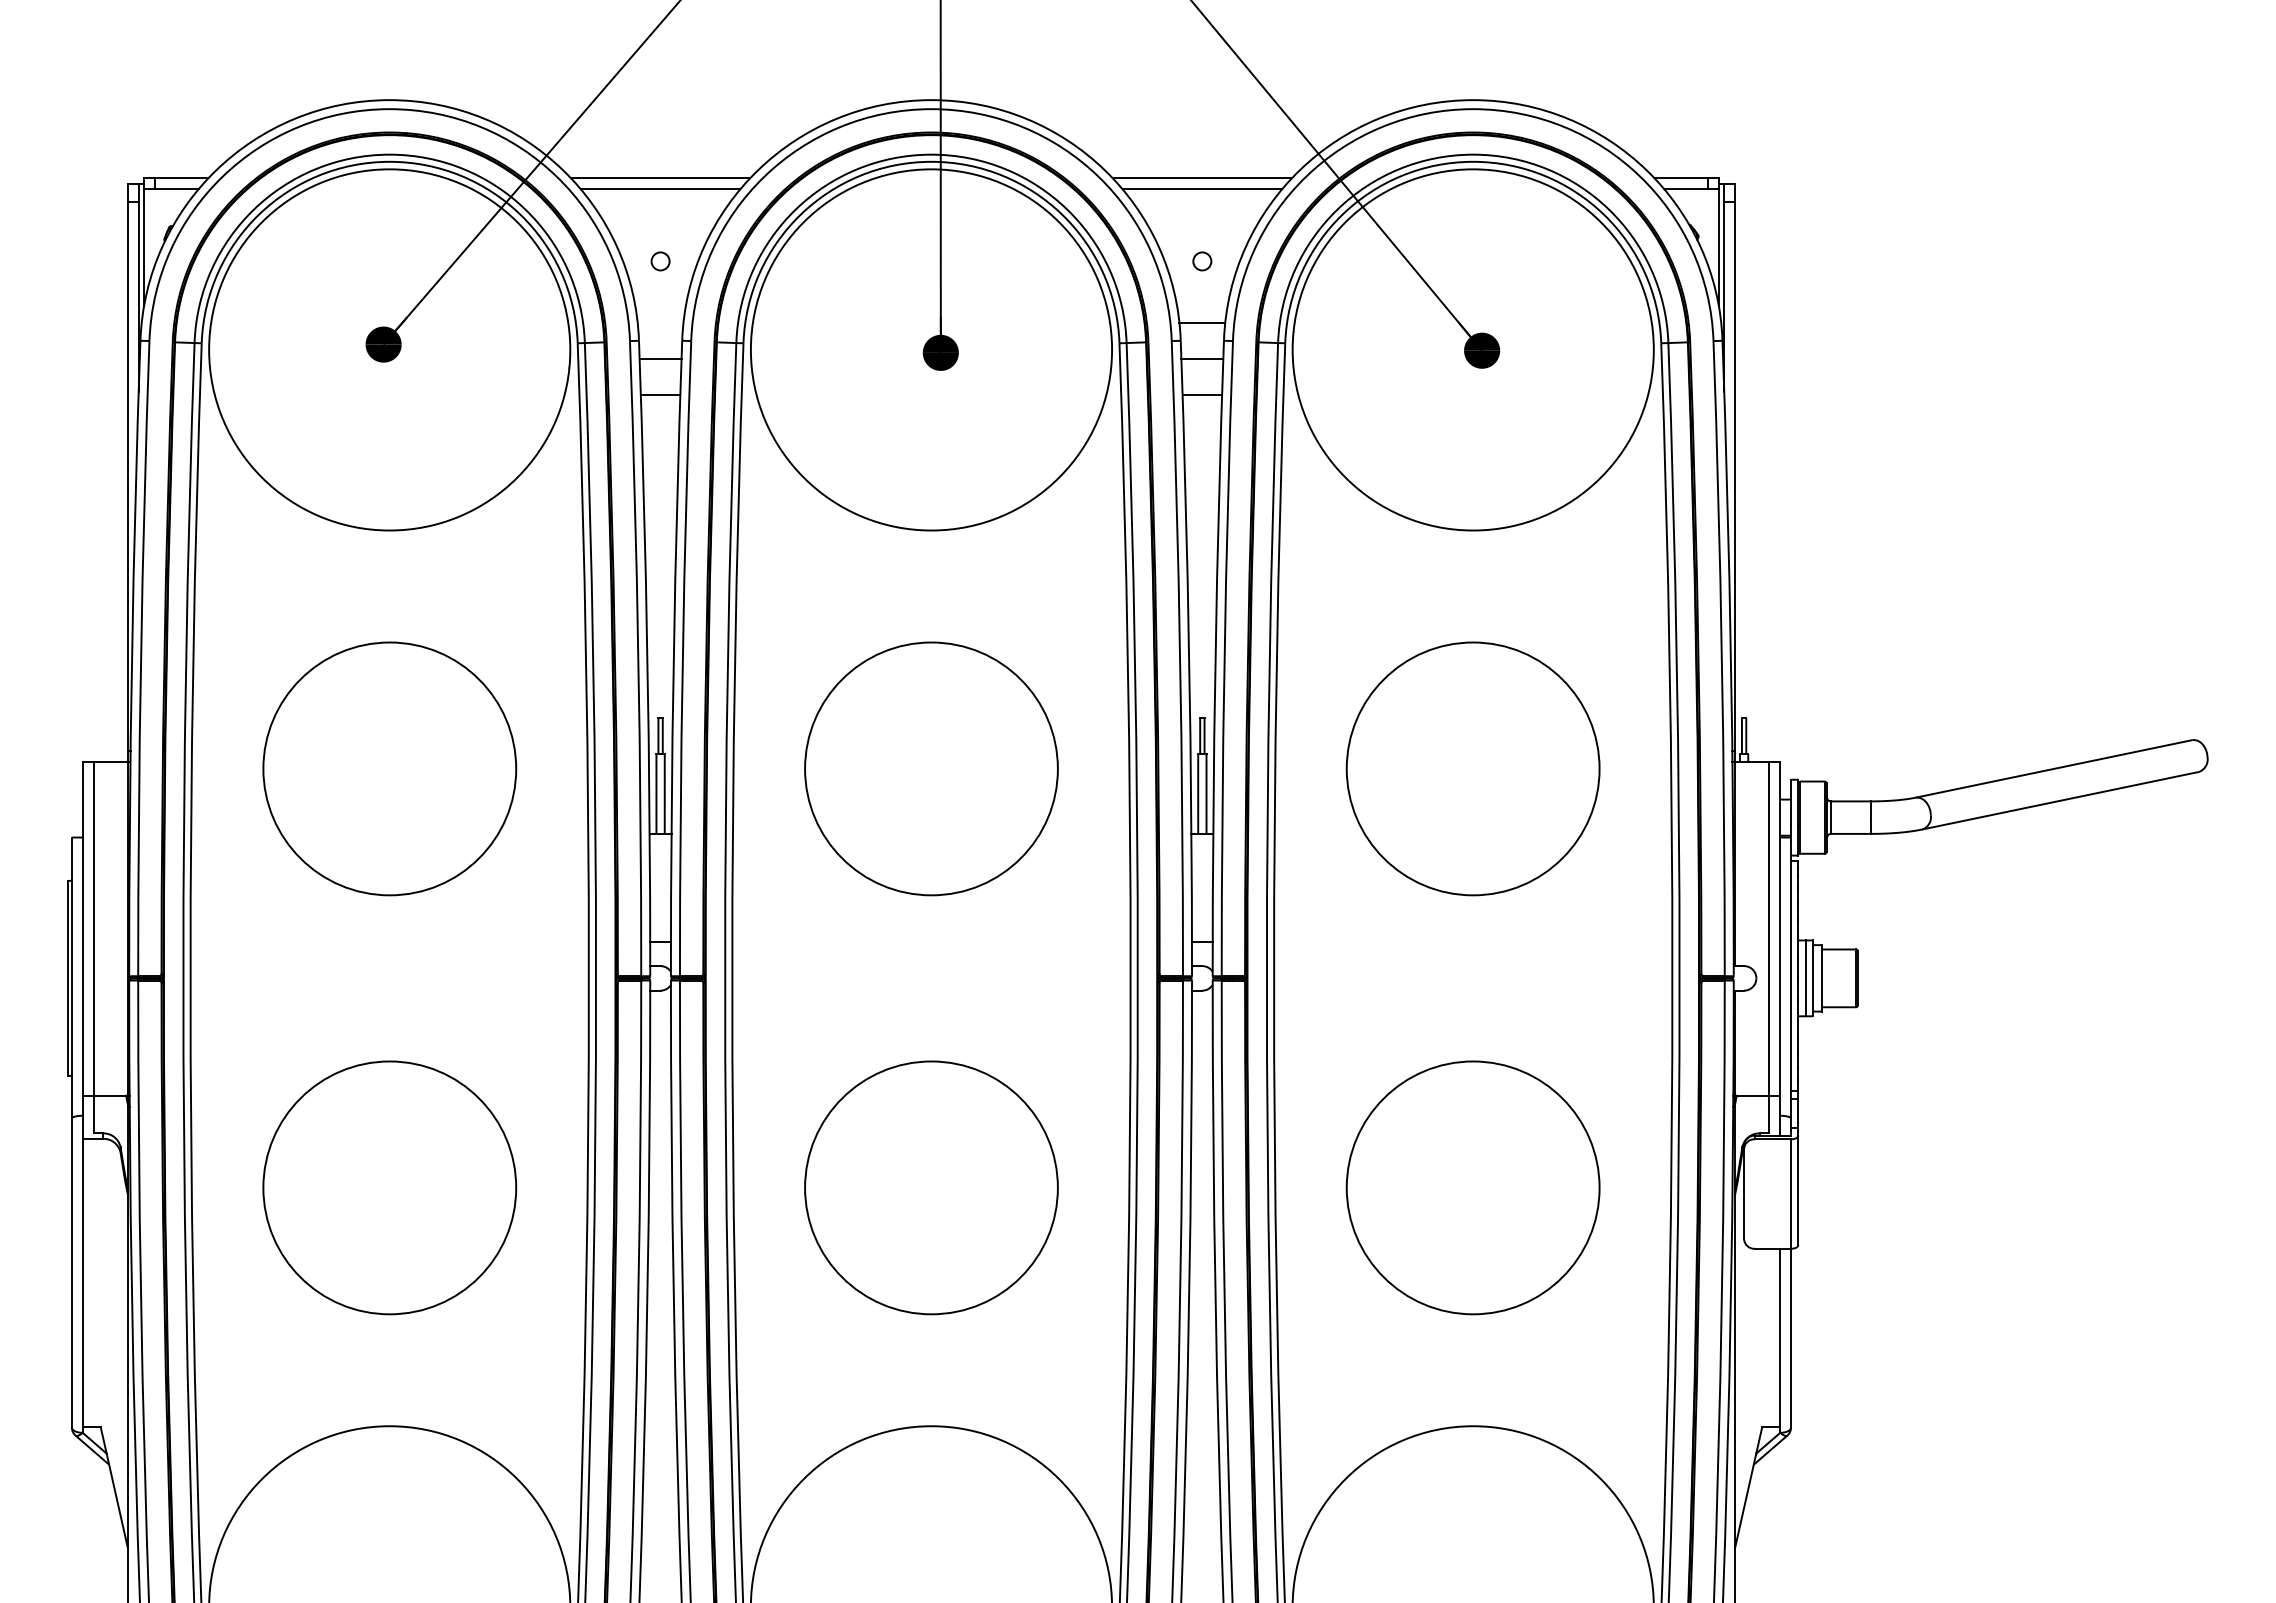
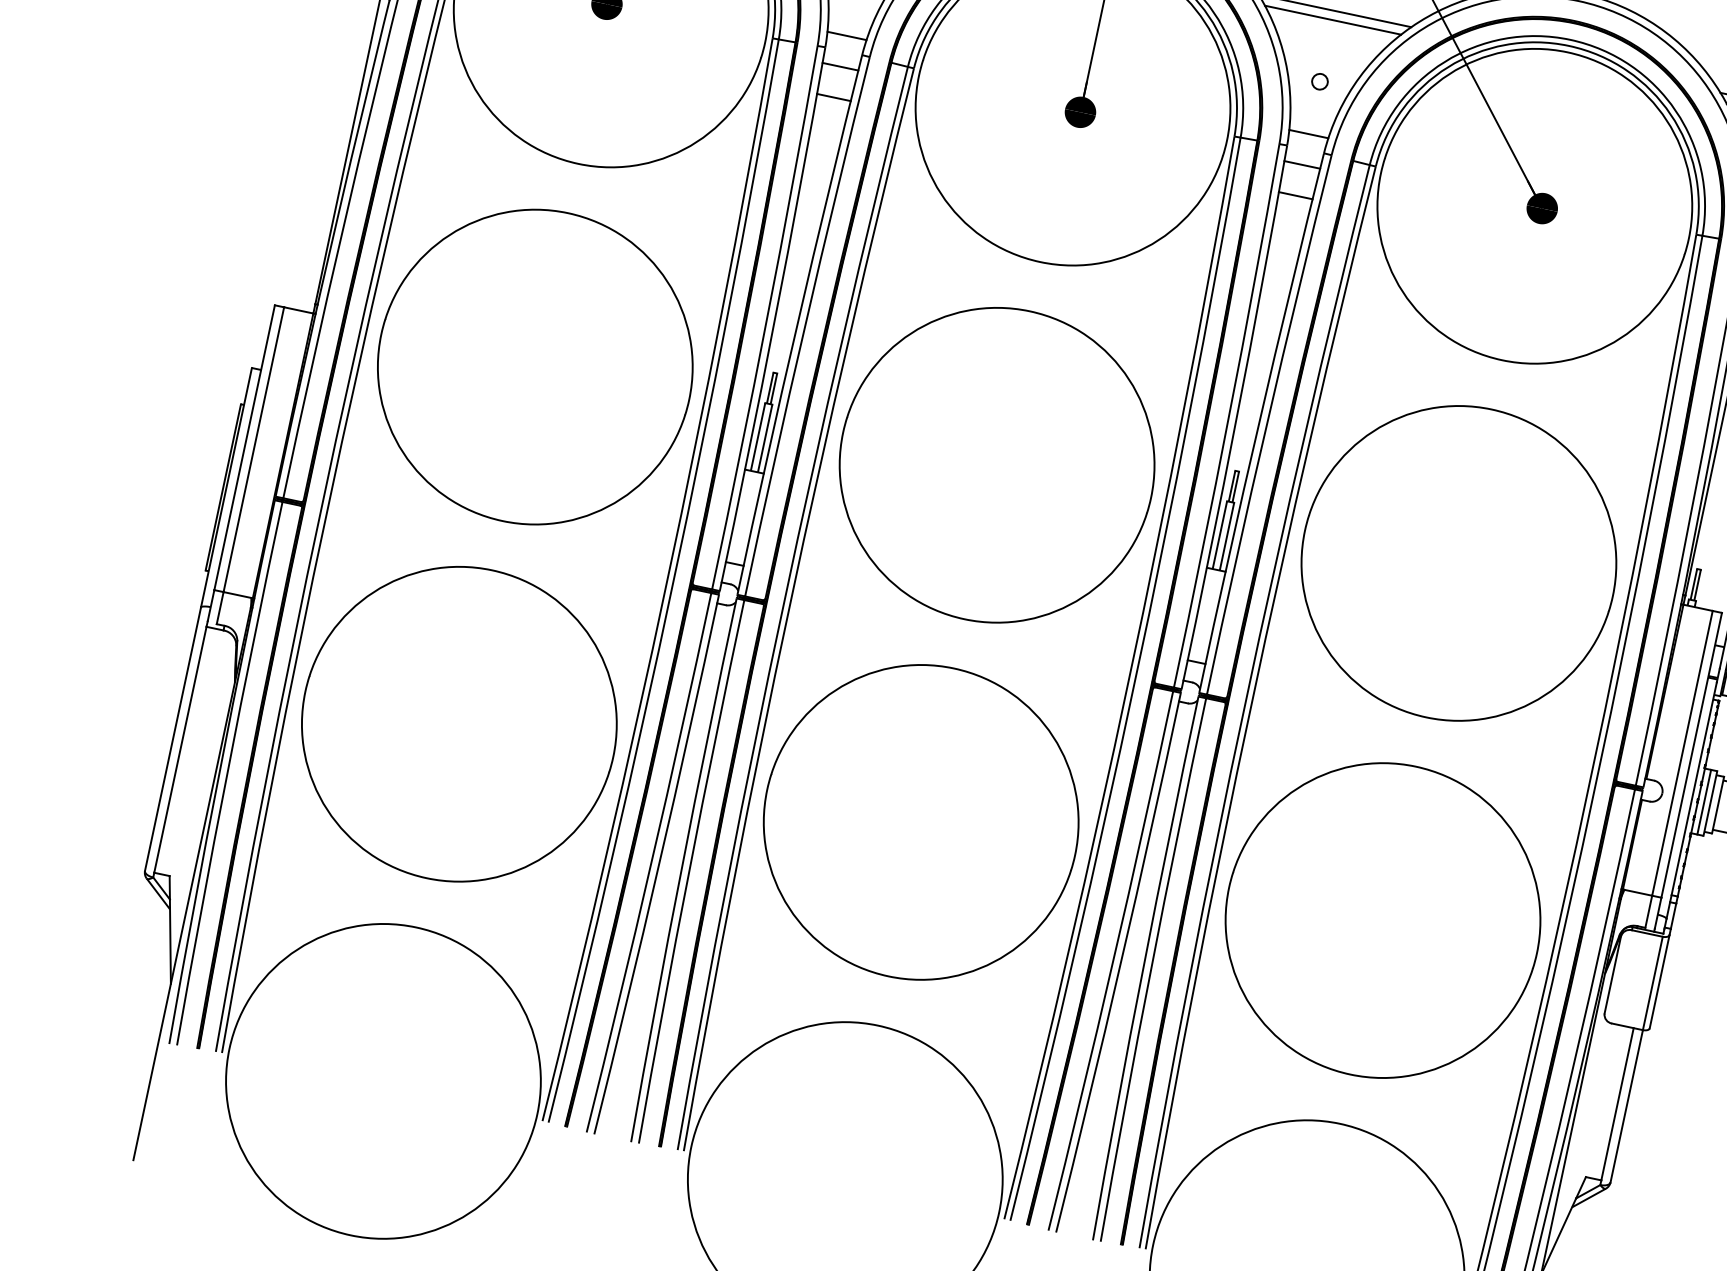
line: (660, 322) -> (847, 35), added
circle: (389, 768) -> (535, 366), size x1.43
circle: (931, 768) -> (997, 464), size x1.43
circle: (1472, 768) -> (1458, 562), size x1.43
circle: (389, 1187) -> (459, 723), size x1.43
circle: (931, 1187) -> (921, 822), size x1.43
circle: (1472, 1187) -> (1382, 920), size x1.43

